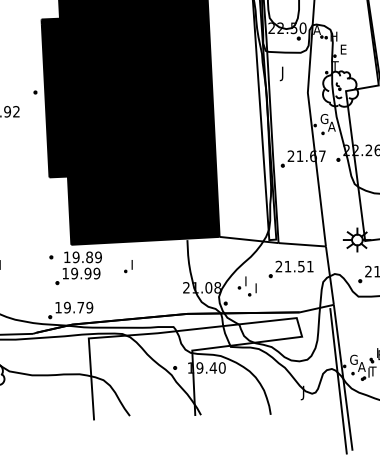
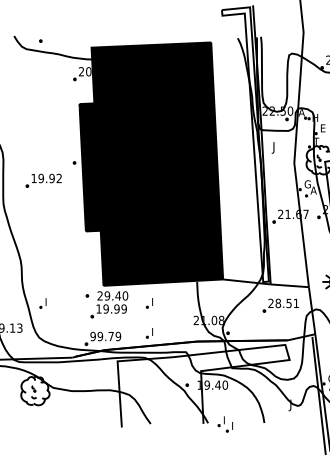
text: (82, 256) -> (112, 295), 19.89 -> 29.40
text: (288, 266) -> (278, 303), 21.51 -> 28.51
part: (246, 286) -> (224, 424), moved
part: (127, 303) -> (148, 333), added
text: (57, 307) -> (92, 336), 19.79 -> 99.79

